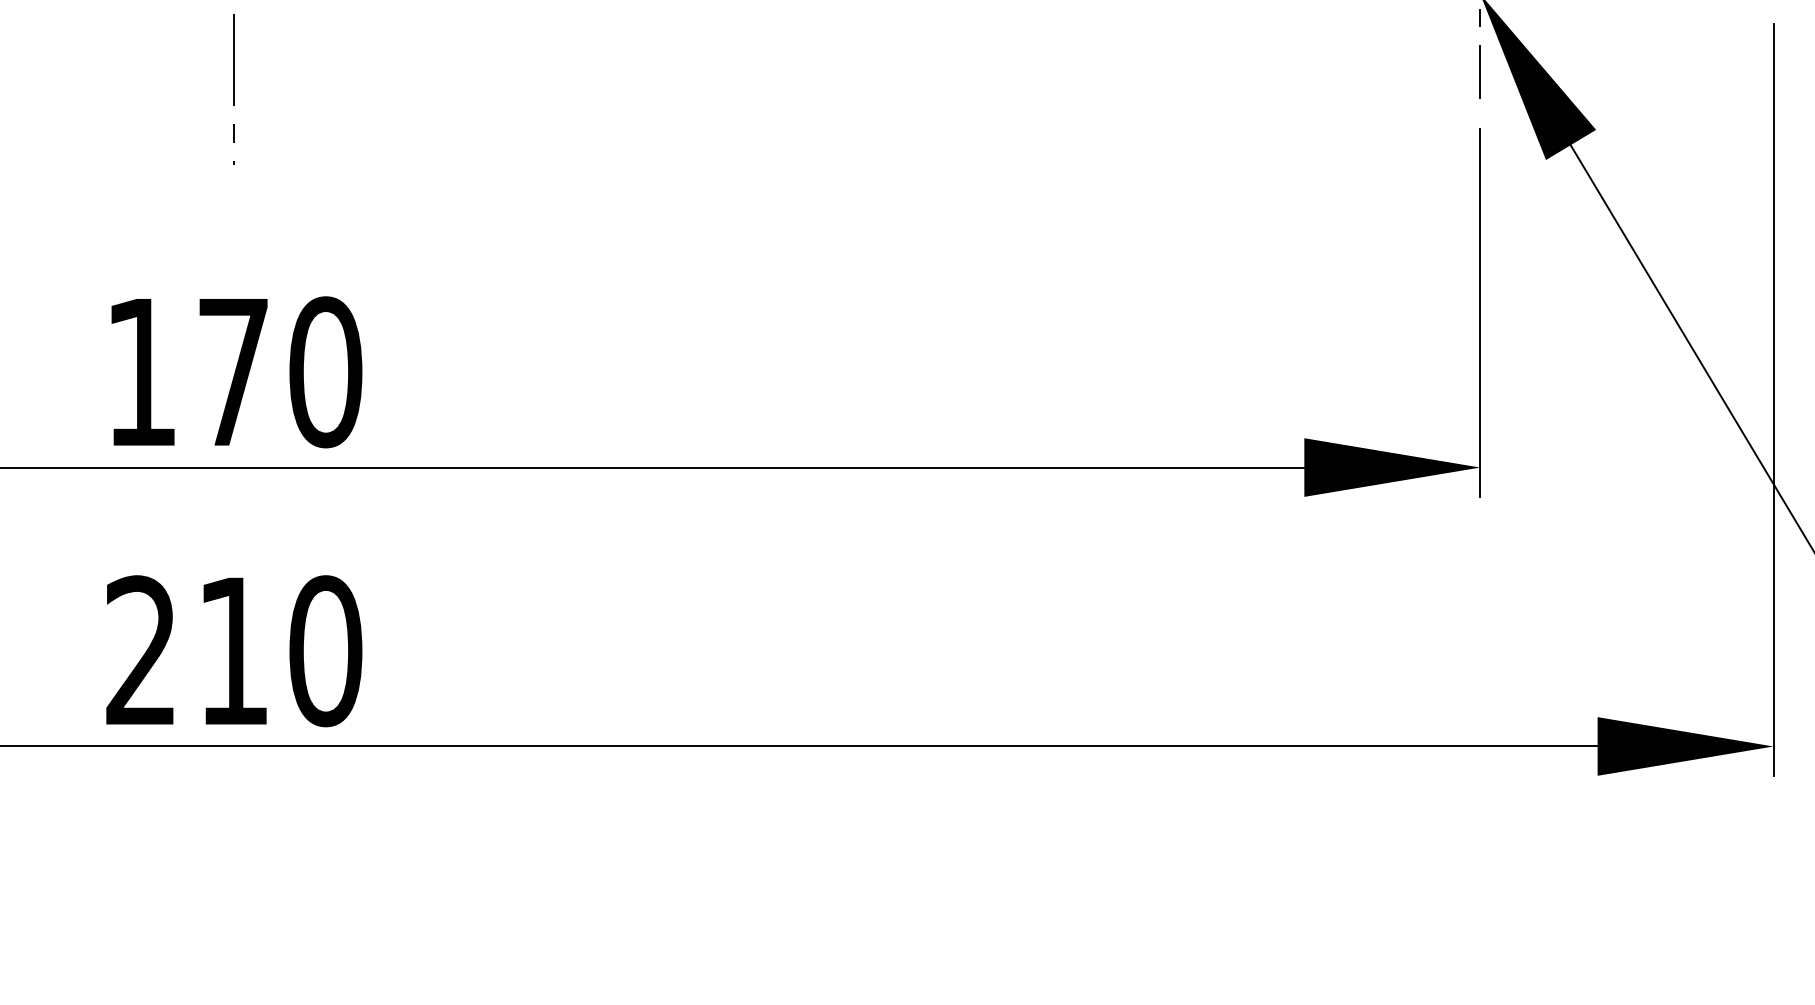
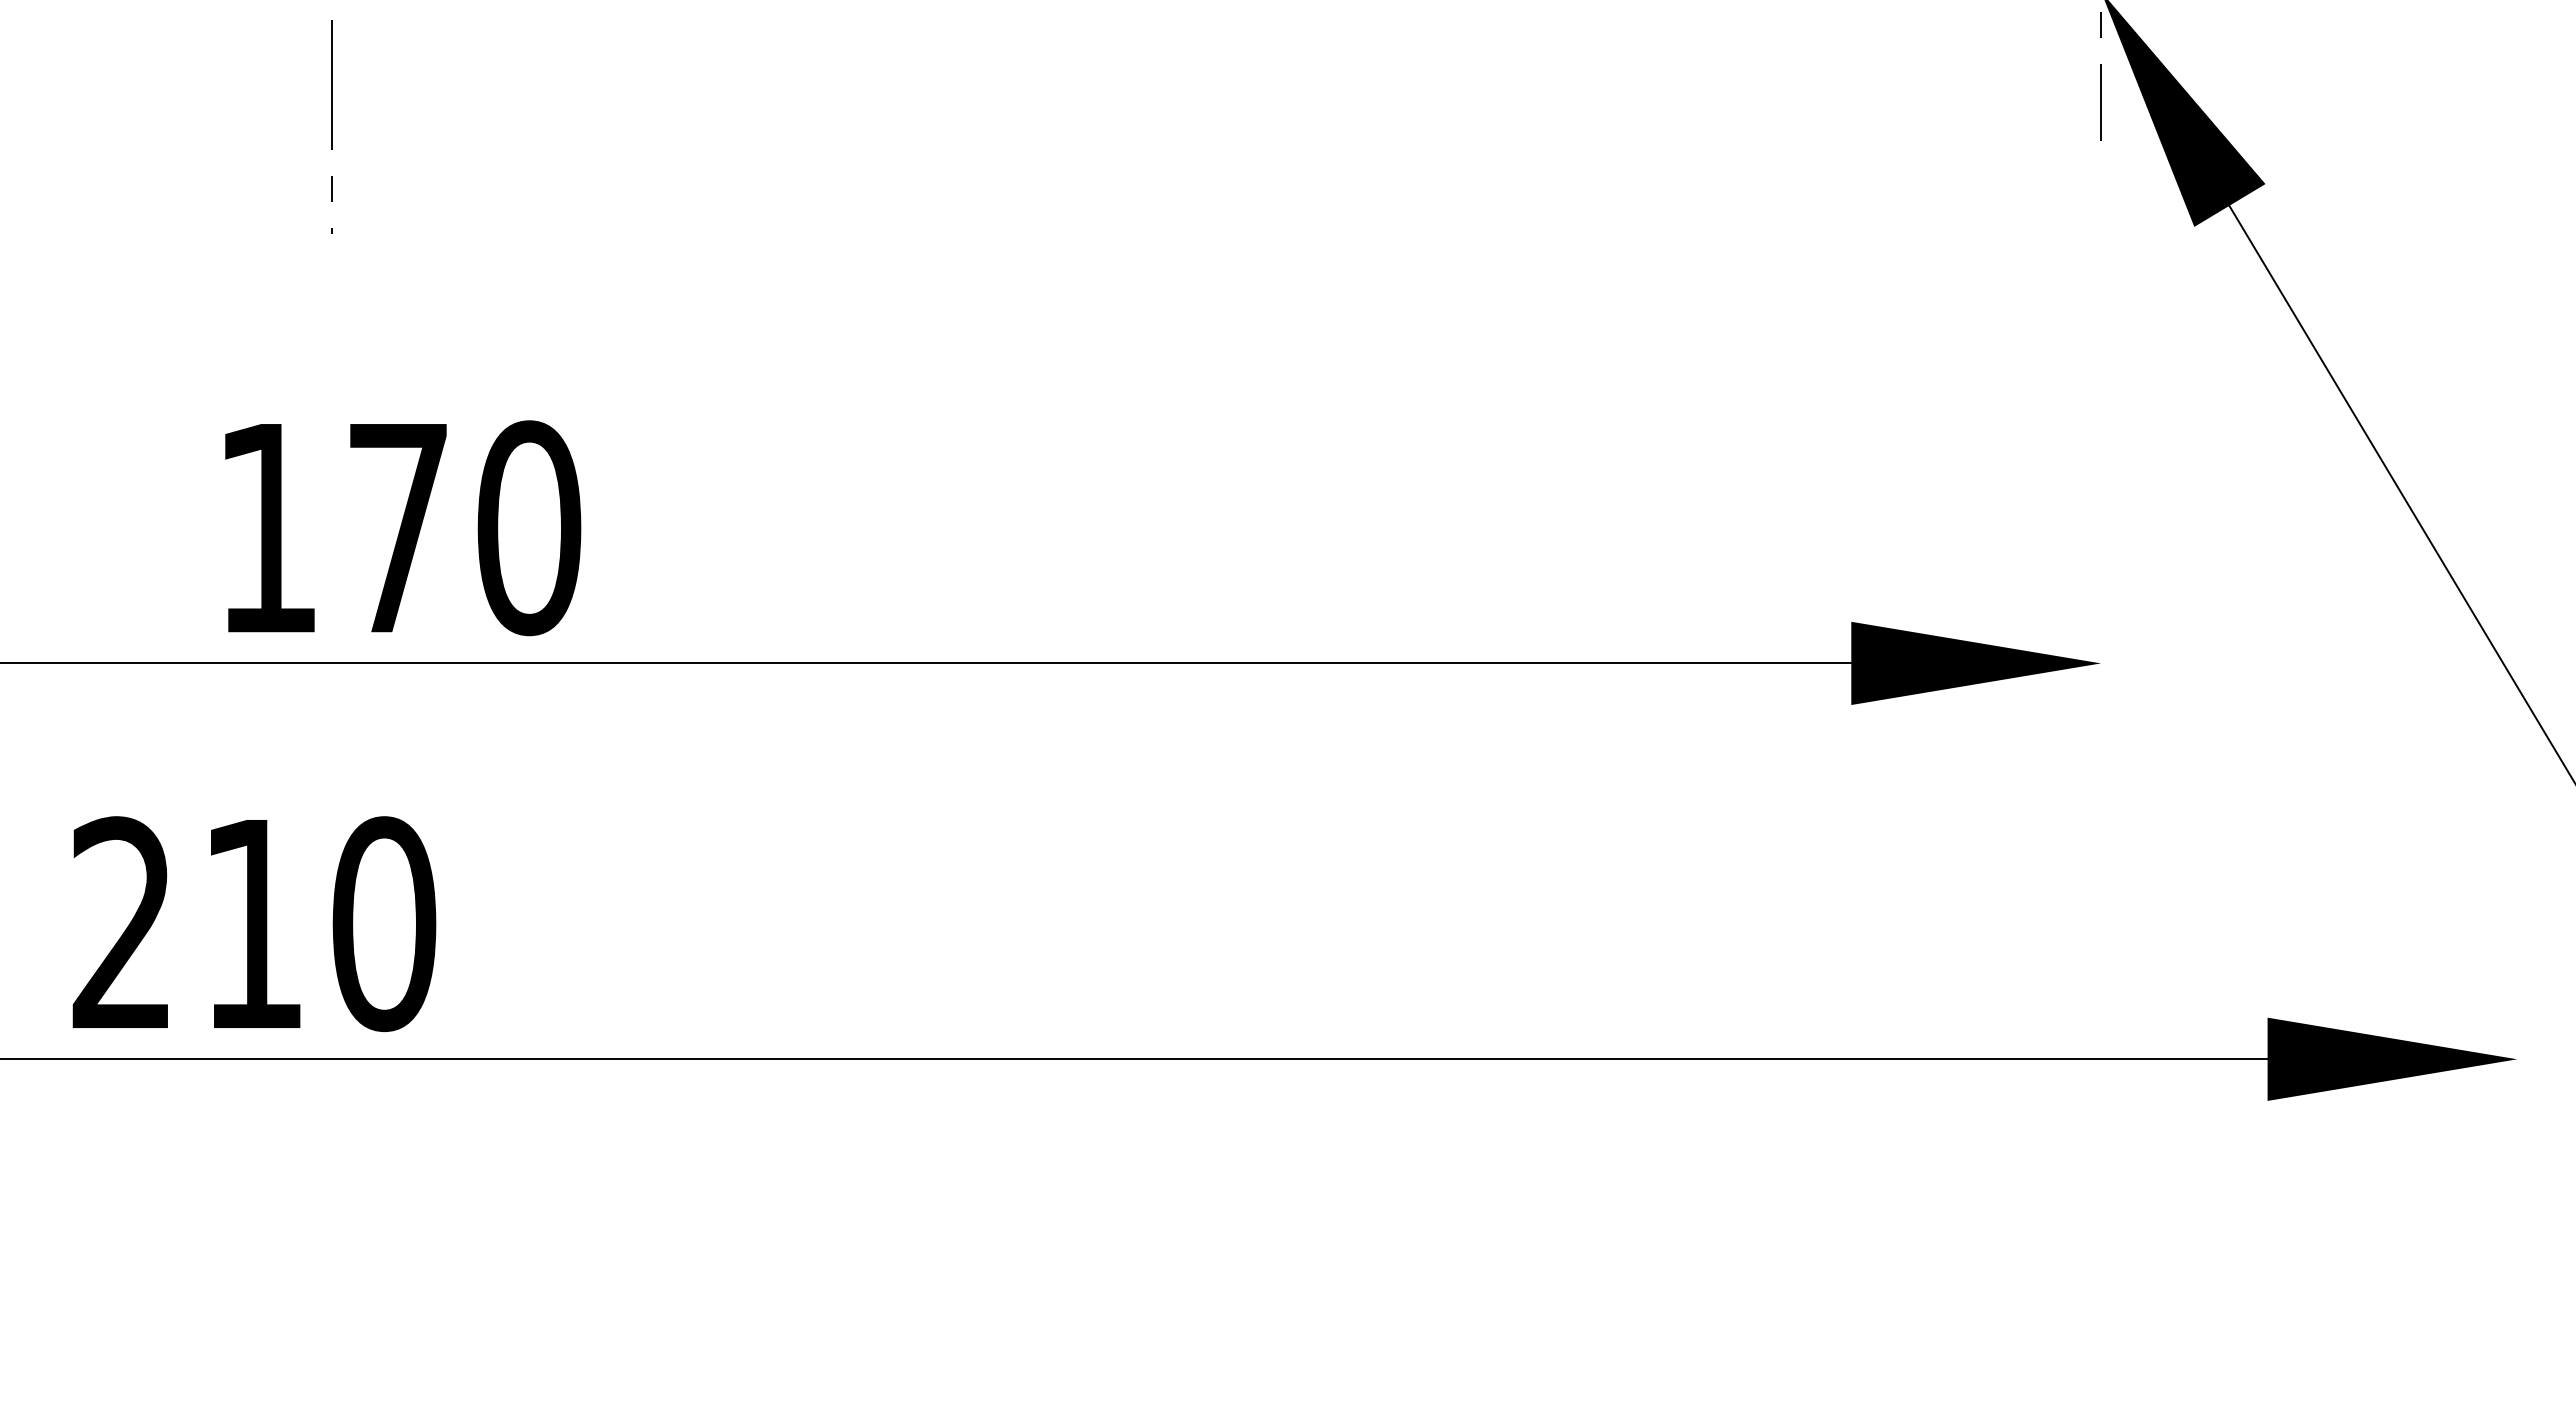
line: (1480, 312) -> (2101, 443), removed
text: (237, 372) -> (403, 528), moved
line: (1773, 399) -> (2517, 566), removed
text: (234, 651) -> (254, 924), moved

